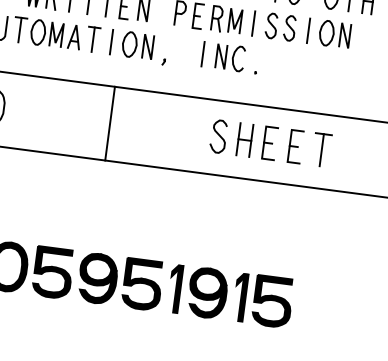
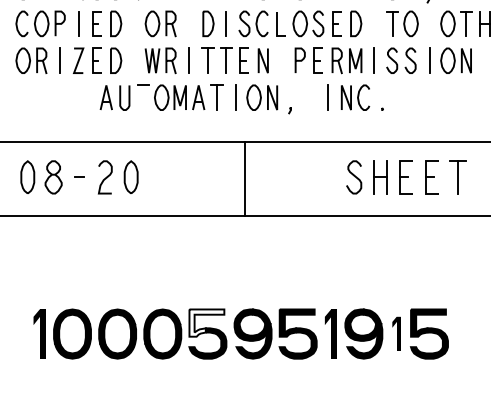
line: (20, 29) -> (143, 97), removed
fill: (53, 261) -> (206, 322), removed
part: (240, 296) -> (396, 333), size x0.7

